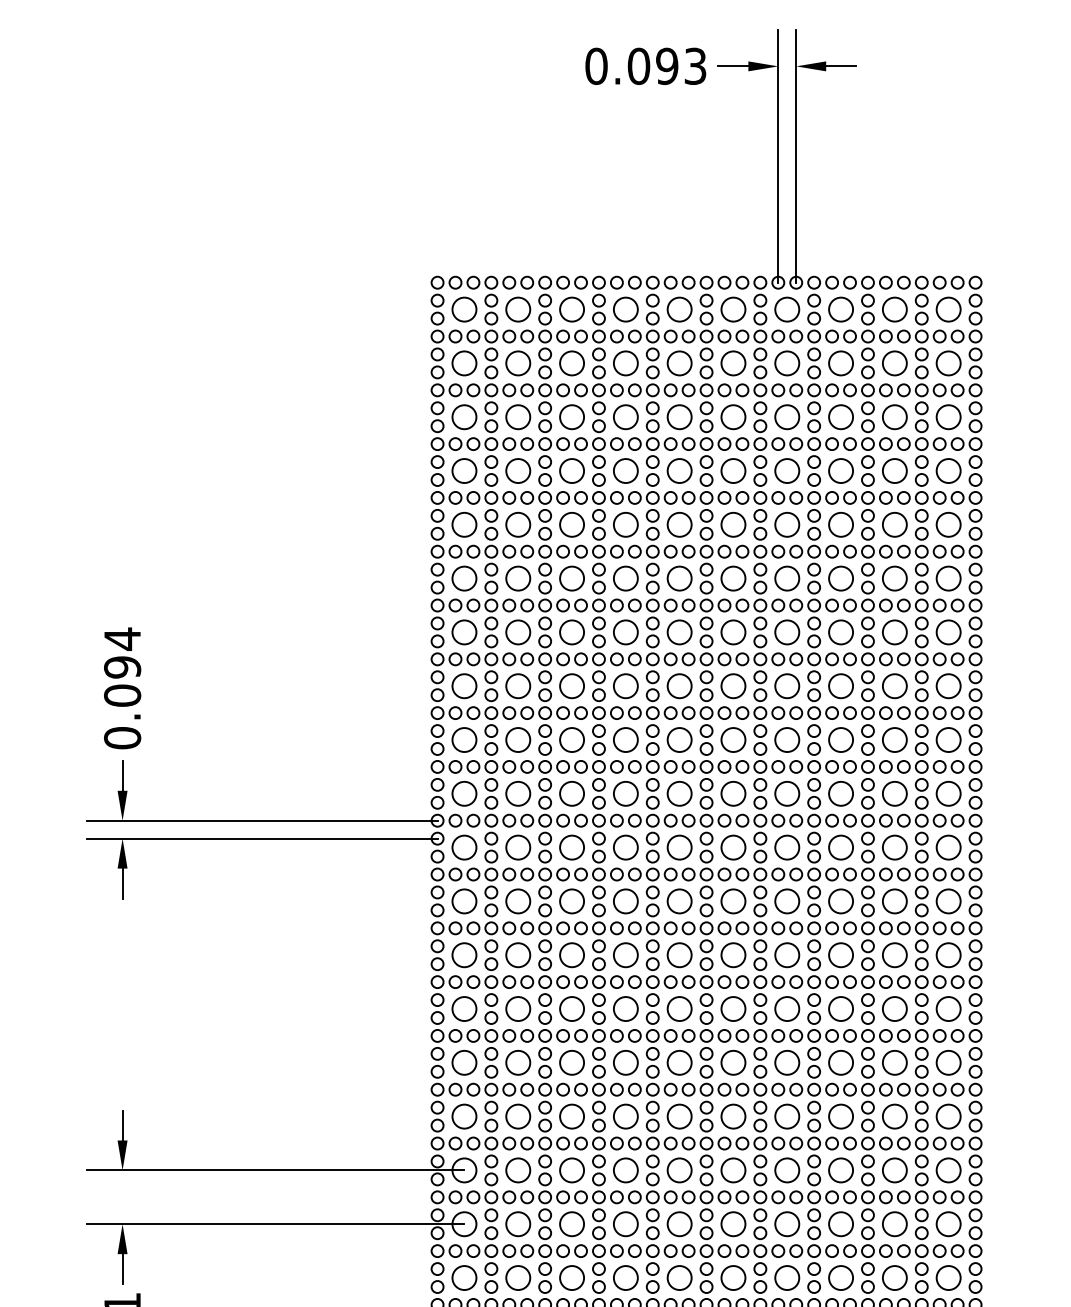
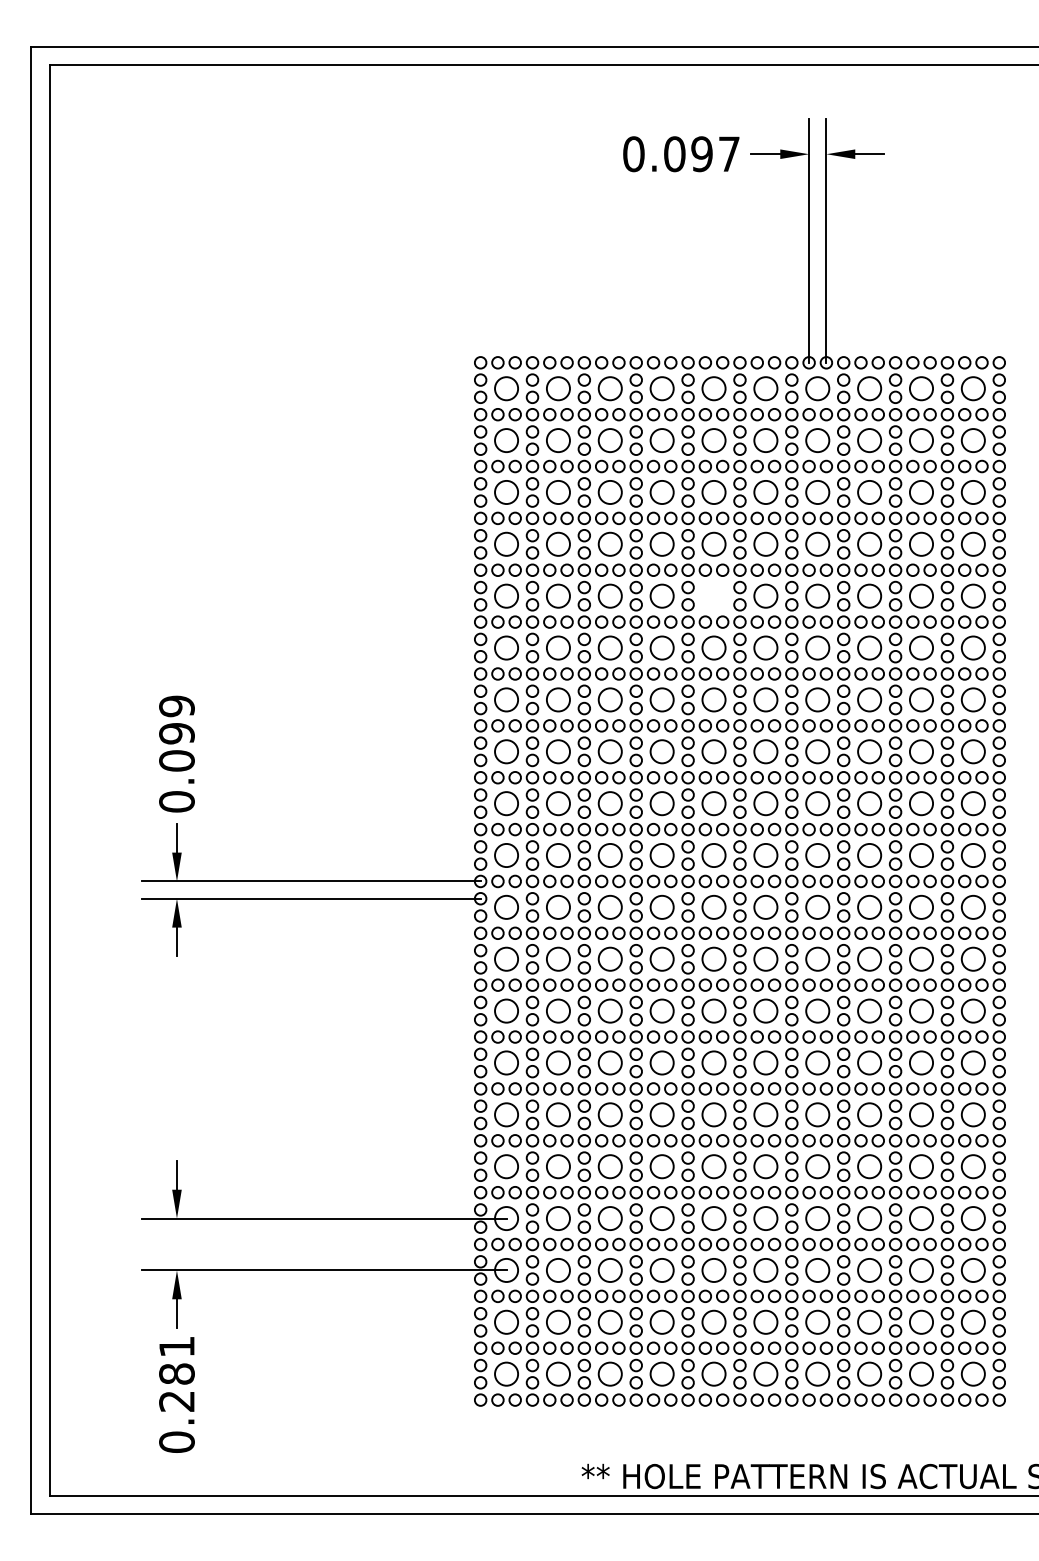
text: (695, 66) -> (729, 154), 0.093 -> 0.097
circle: (679, 524) -> (713, 595), removed
text: (122, 639) -> (176, 706), 0.094 -> 0.099

